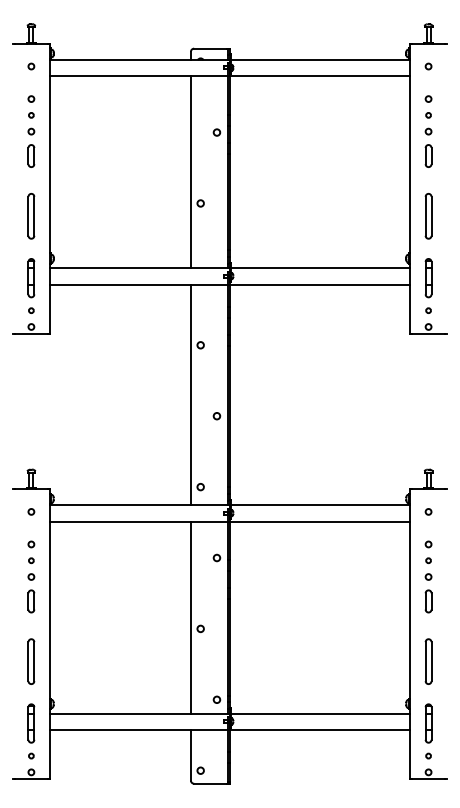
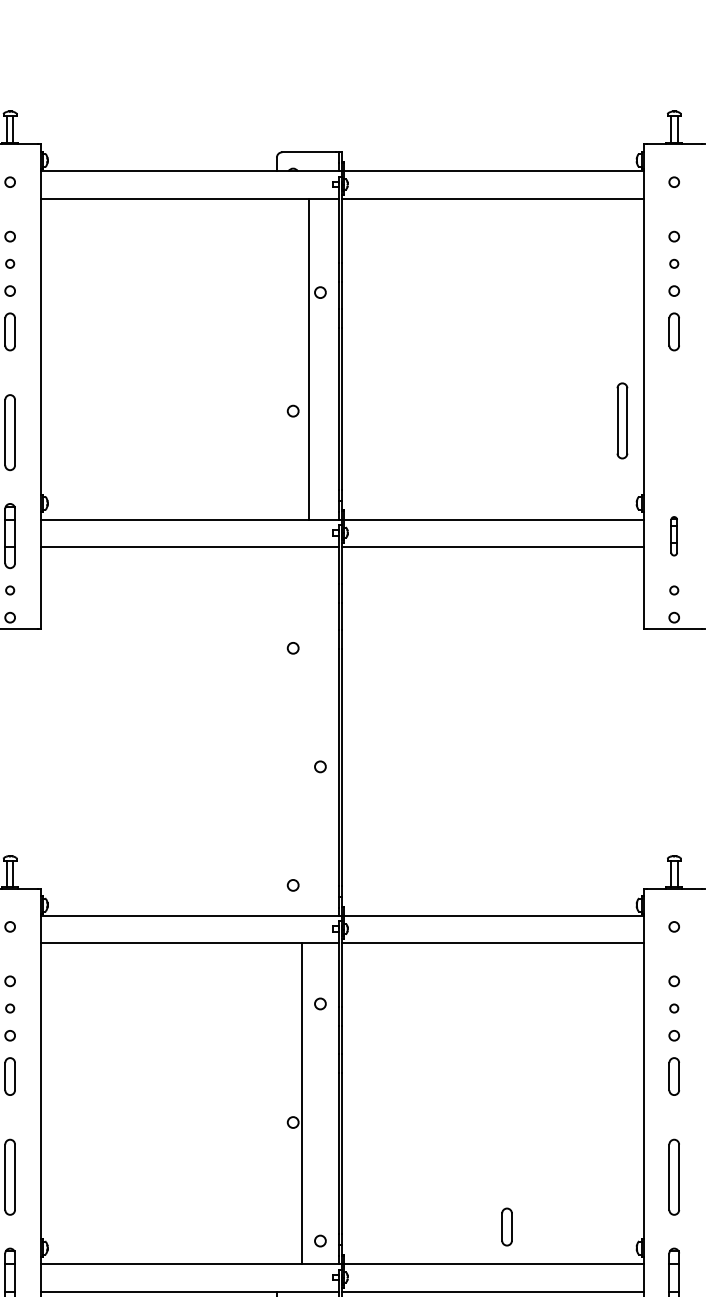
line: (190, 172) -> (307, 359), moved
part: (428, 216) -> (622, 421), moved
part: (428, 278) -> (674, 536), size x0.6
line: (190, 394) -> (276, 730), removed
line: (190, 617) -> (301, 1103), moved
part: (328, 691) -> (506, 1227), added

